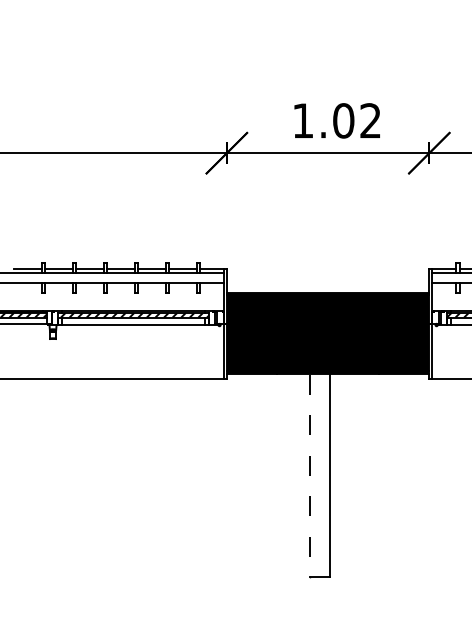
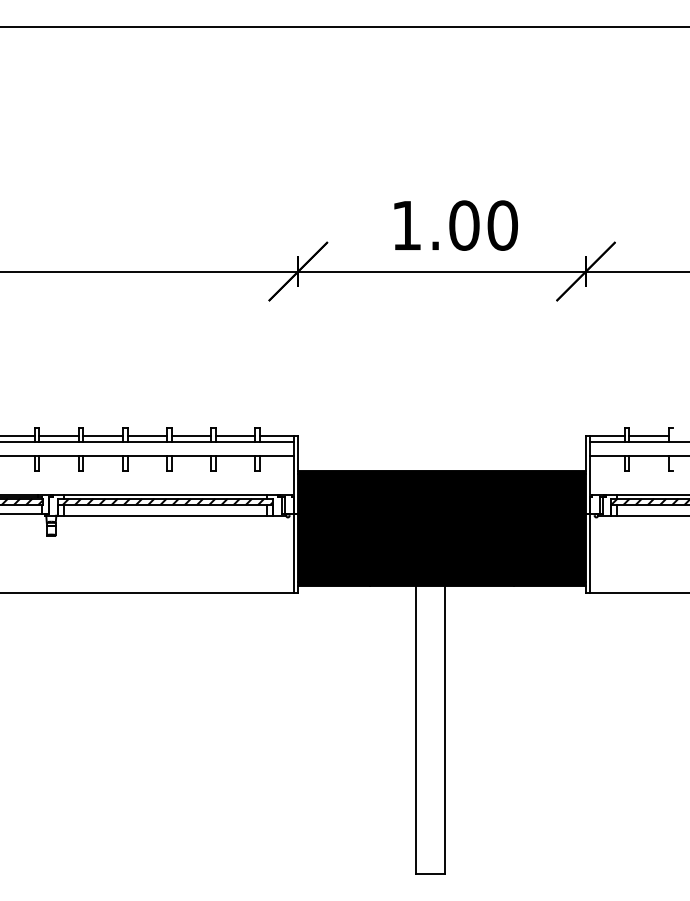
text: (370, 120) -> (502, 225), 1.02 -> 1.00
line: (309, 476) -> (415, 730), dashed -> solid

